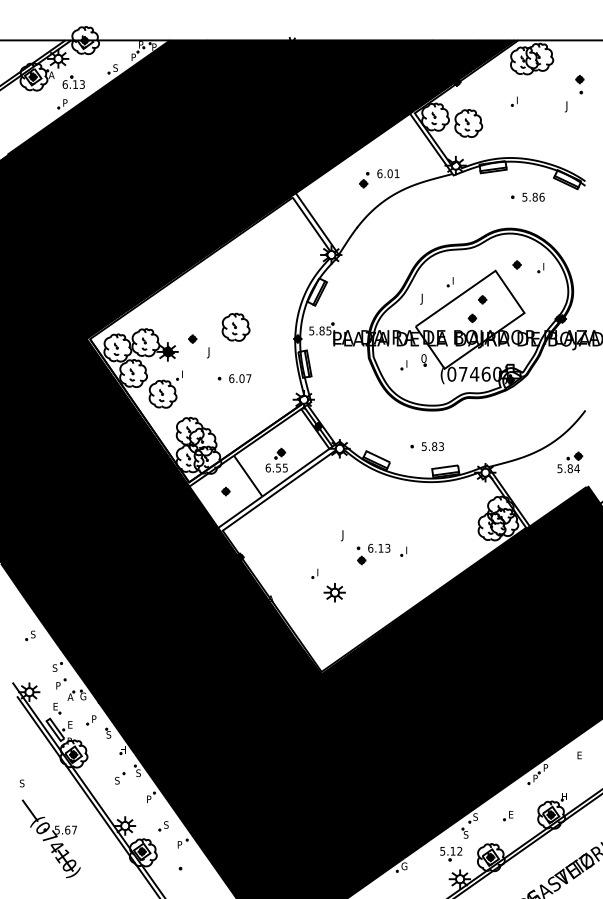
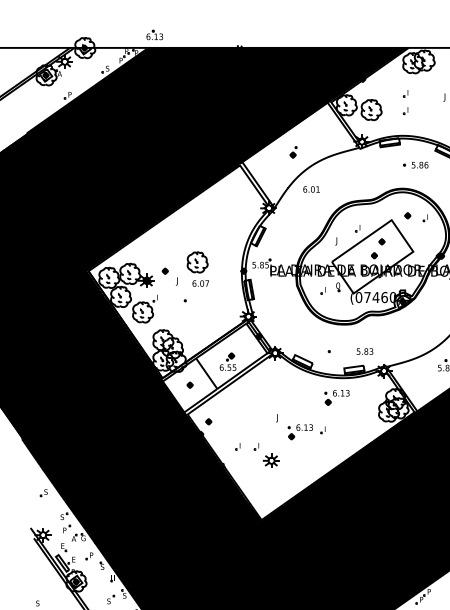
part: (73, 81) -> (154, 34), moved
part: (513, 124) -> (405, 110), added
text: (388, 173) -> (311, 189), moved
text: (240, 378) -> (200, 283), moved
text: (432, 446) -> (364, 351), moved
part: (422, 508) -> (337, 397), added
part: (250, 540) -> (208, 421), added
part: (289, 573) -> (237, 446), added

